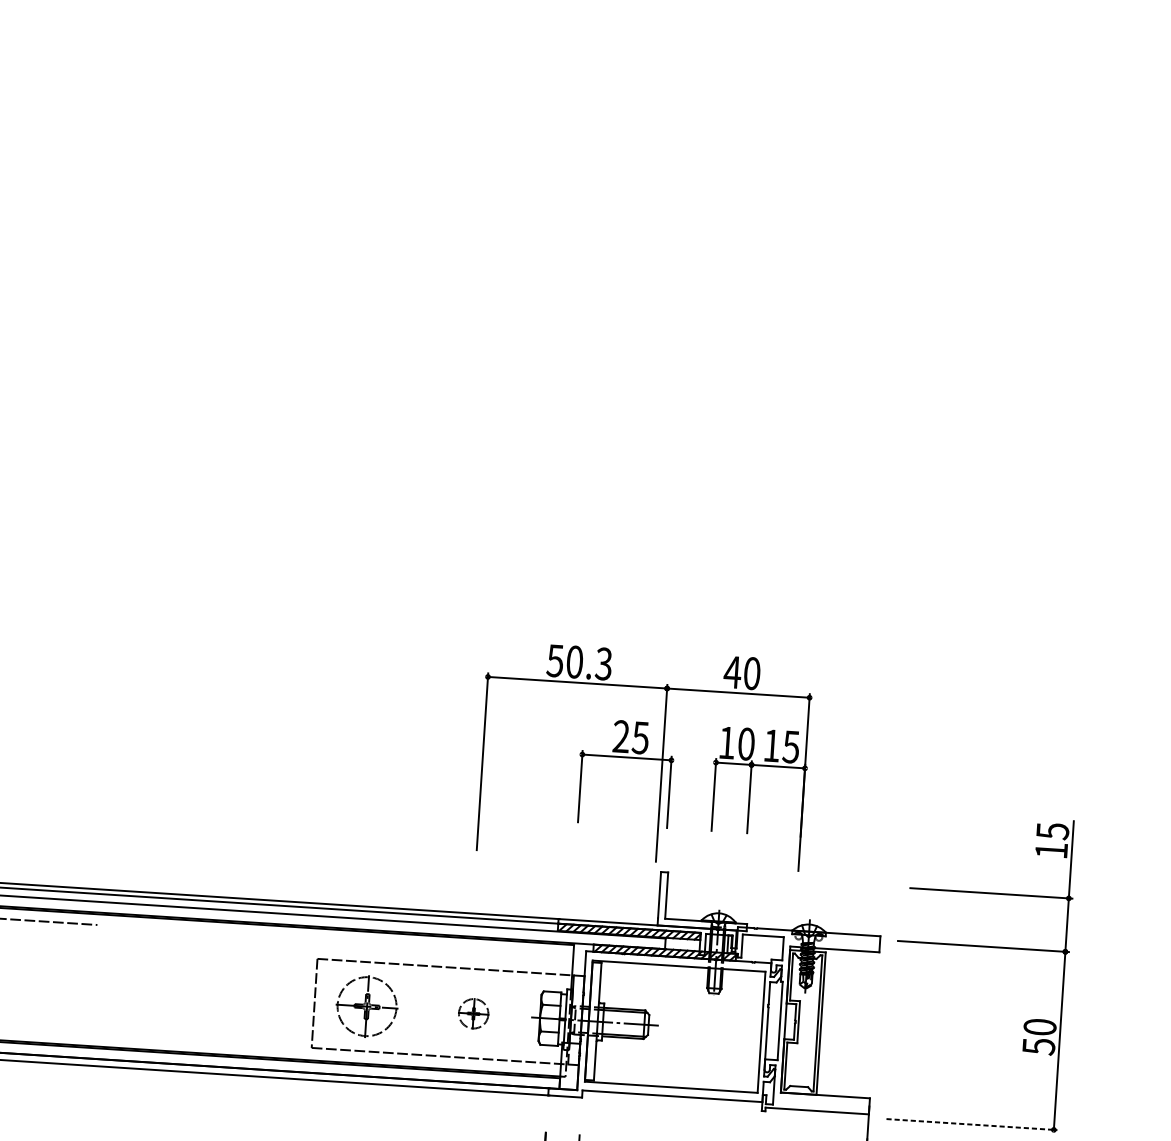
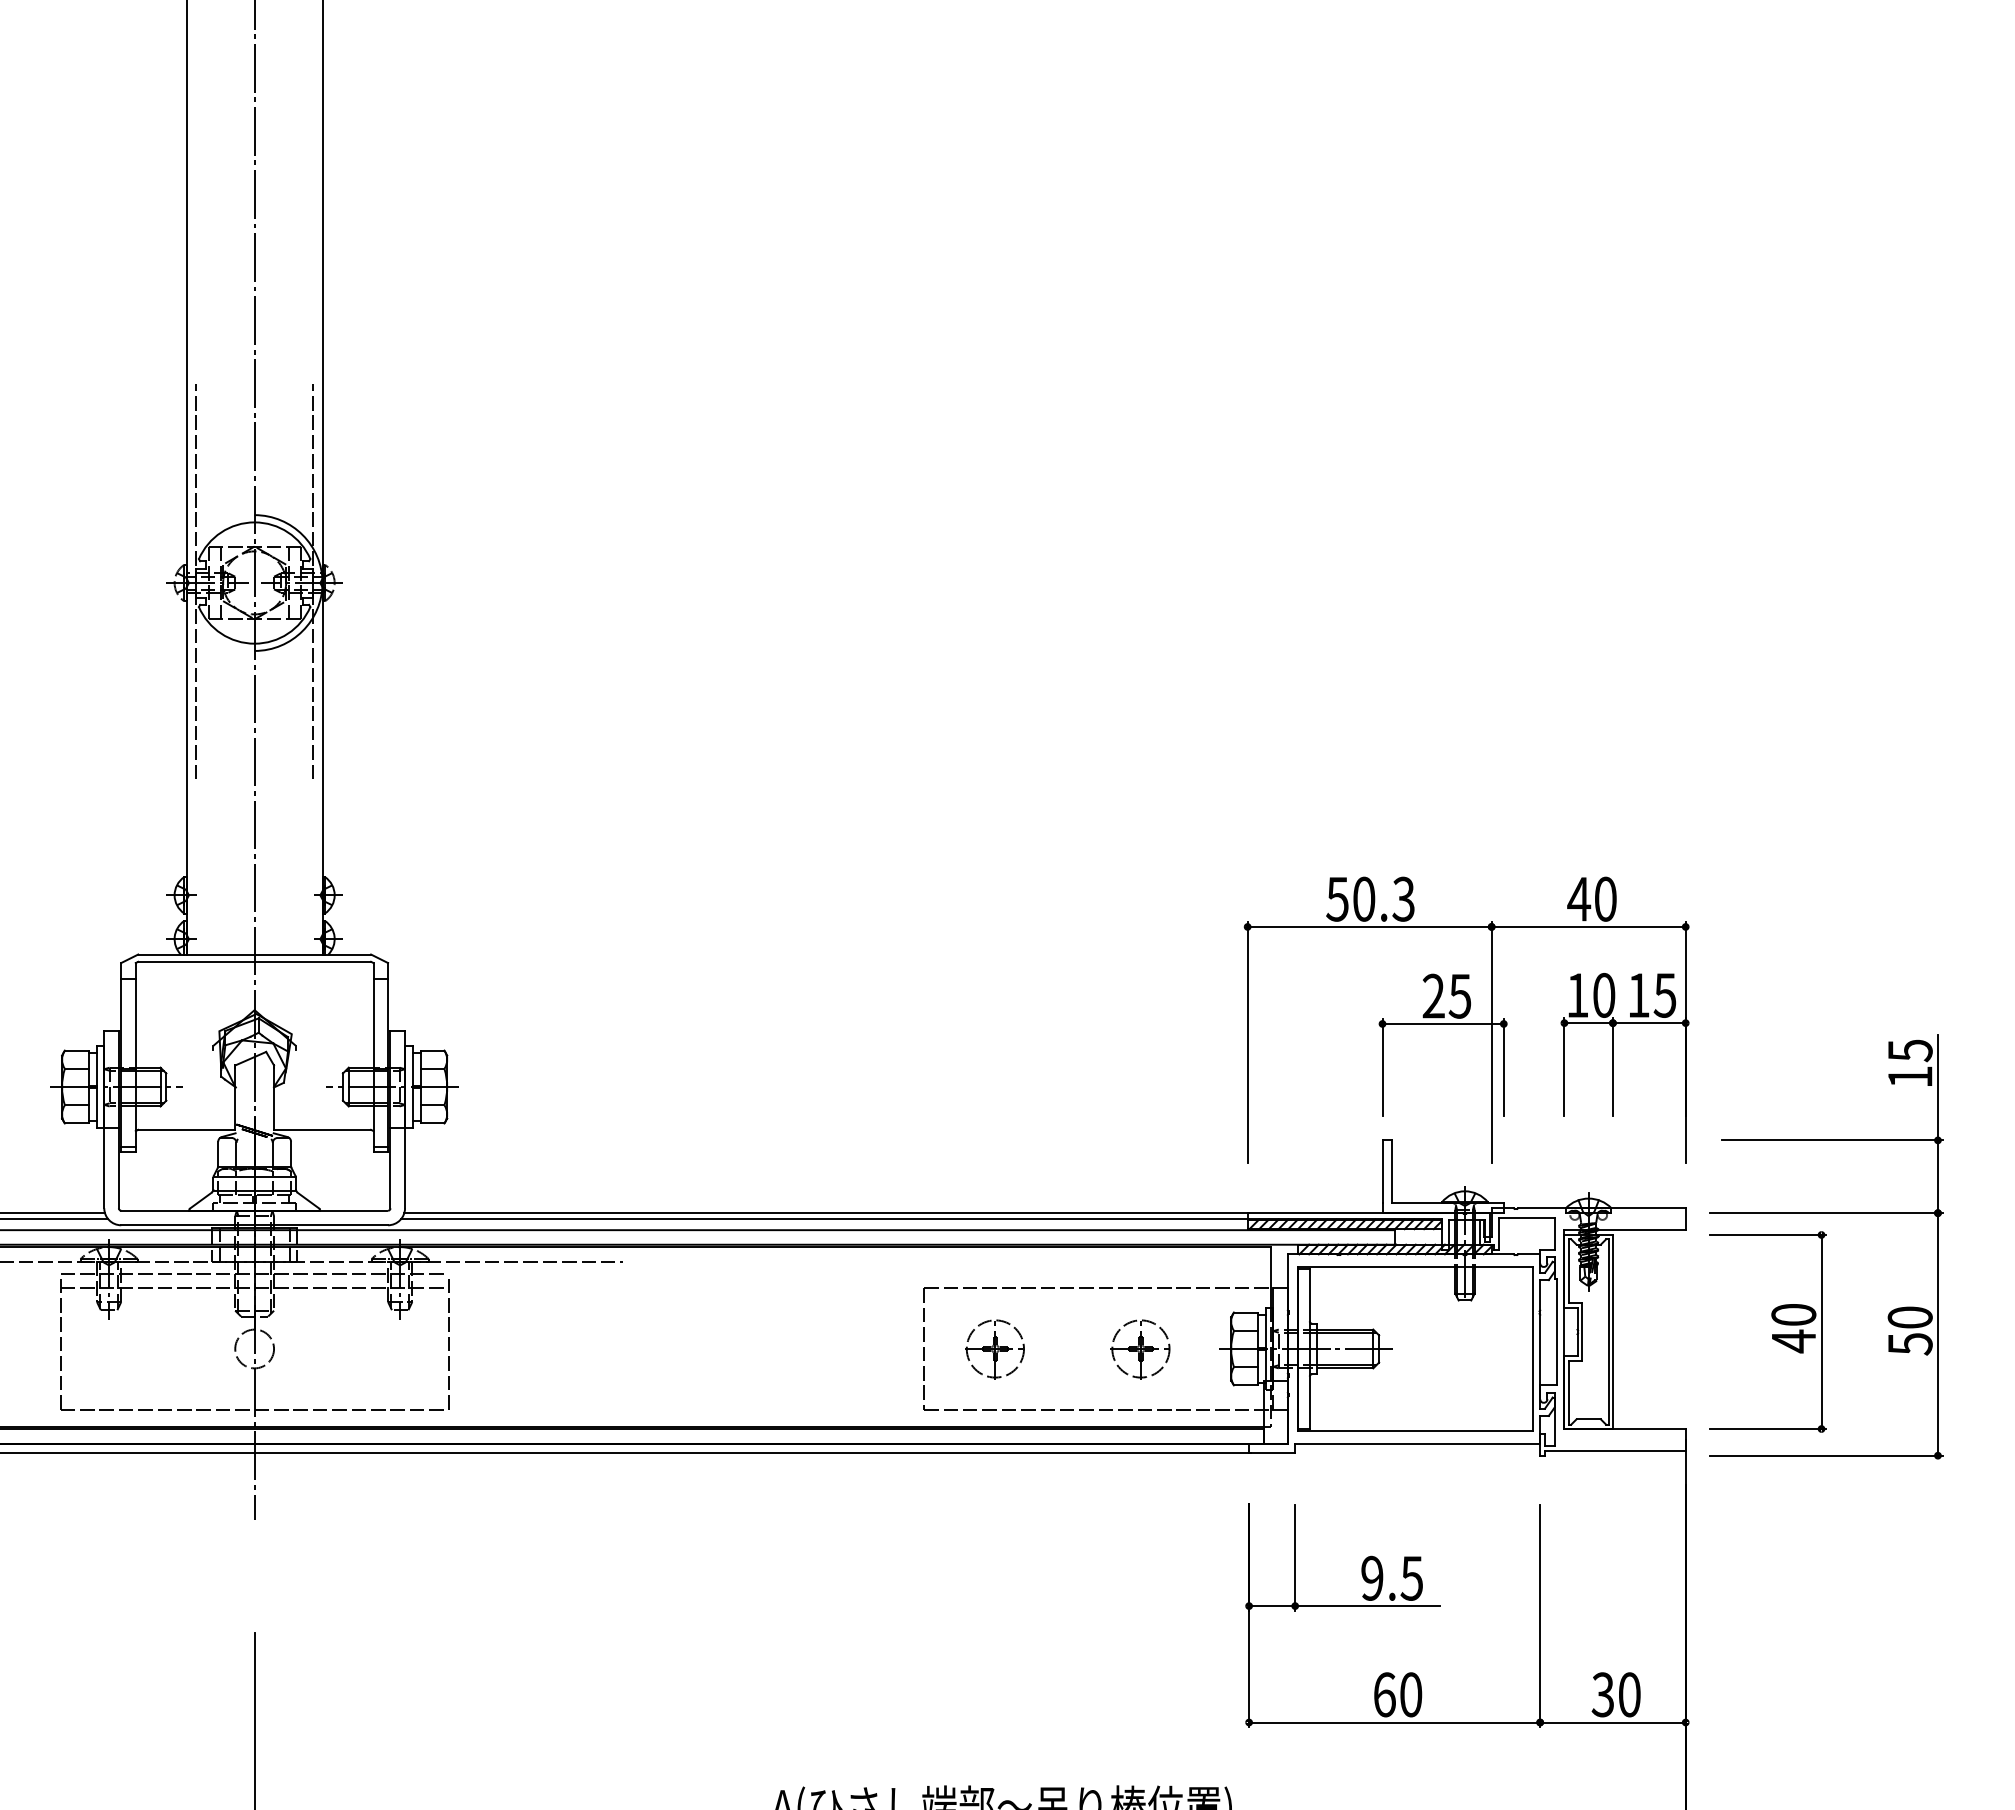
part: (644, 755) -> (1466, 1019), moved
part: (366, 1007) -> (994, 1349), size x0.71
part: (473, 1014) -> (1140, 1349), size x1.43
part: (934, 1030) -> (1767, 1331), added
line: (972, 1124) -> (1826, 1455), dashed -> solid

